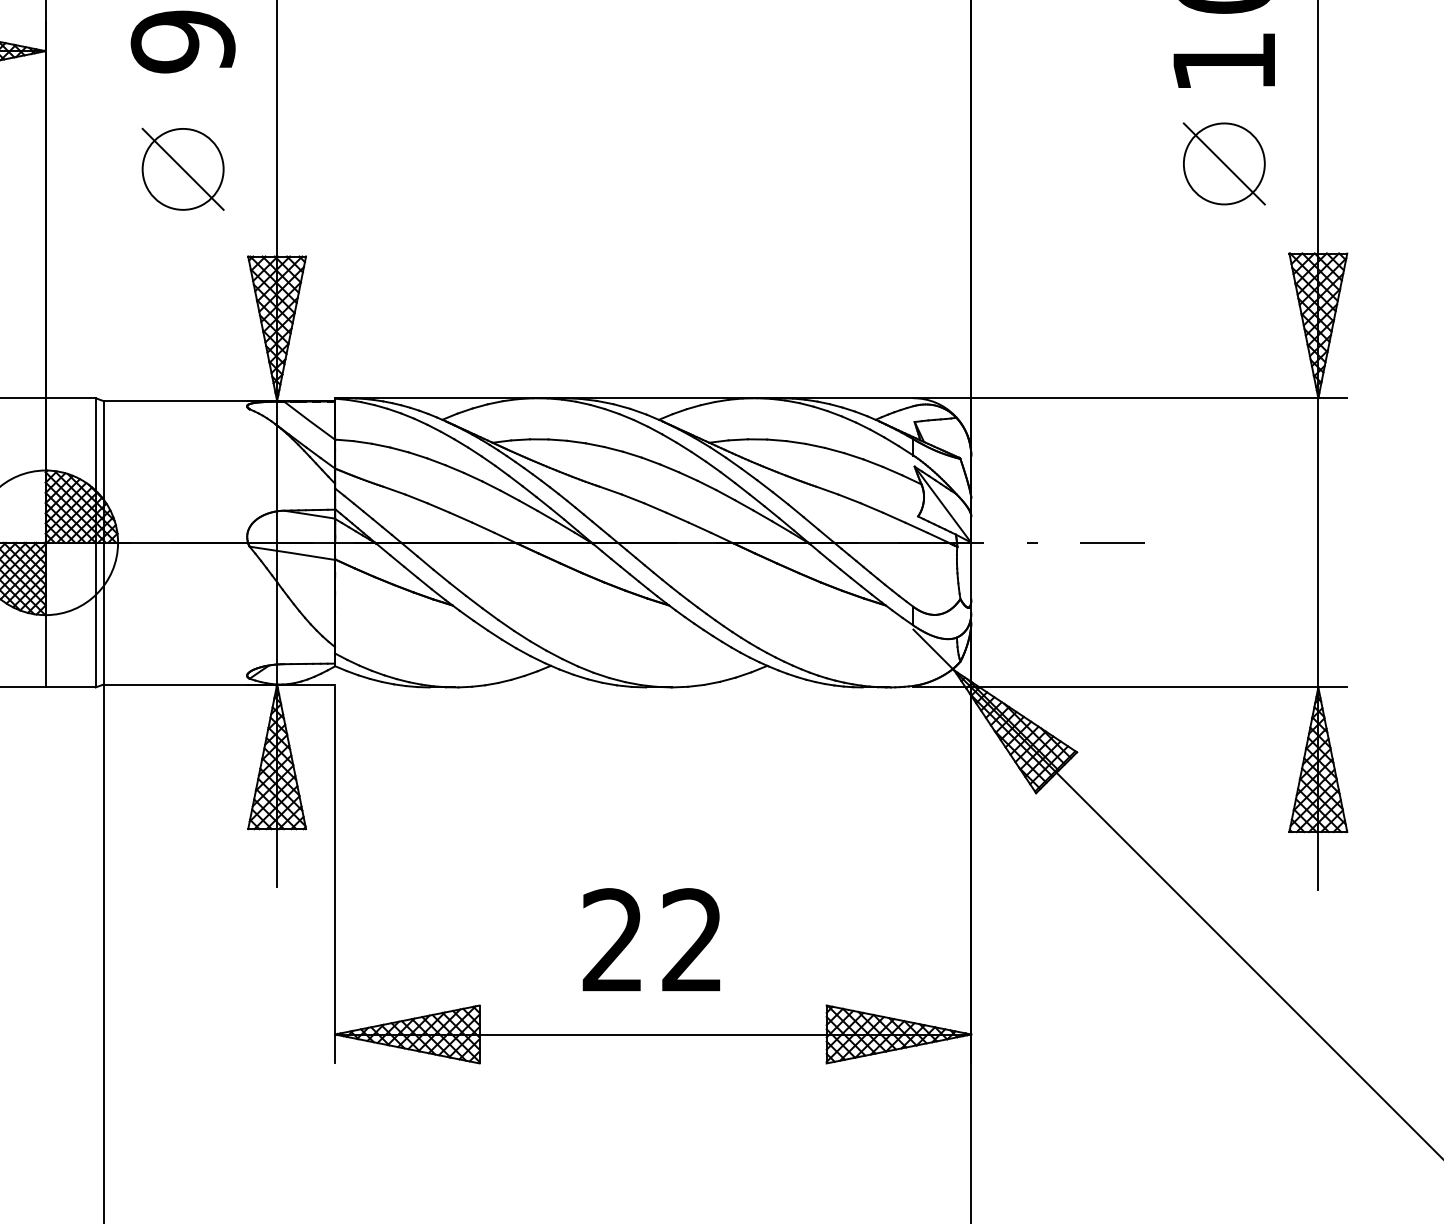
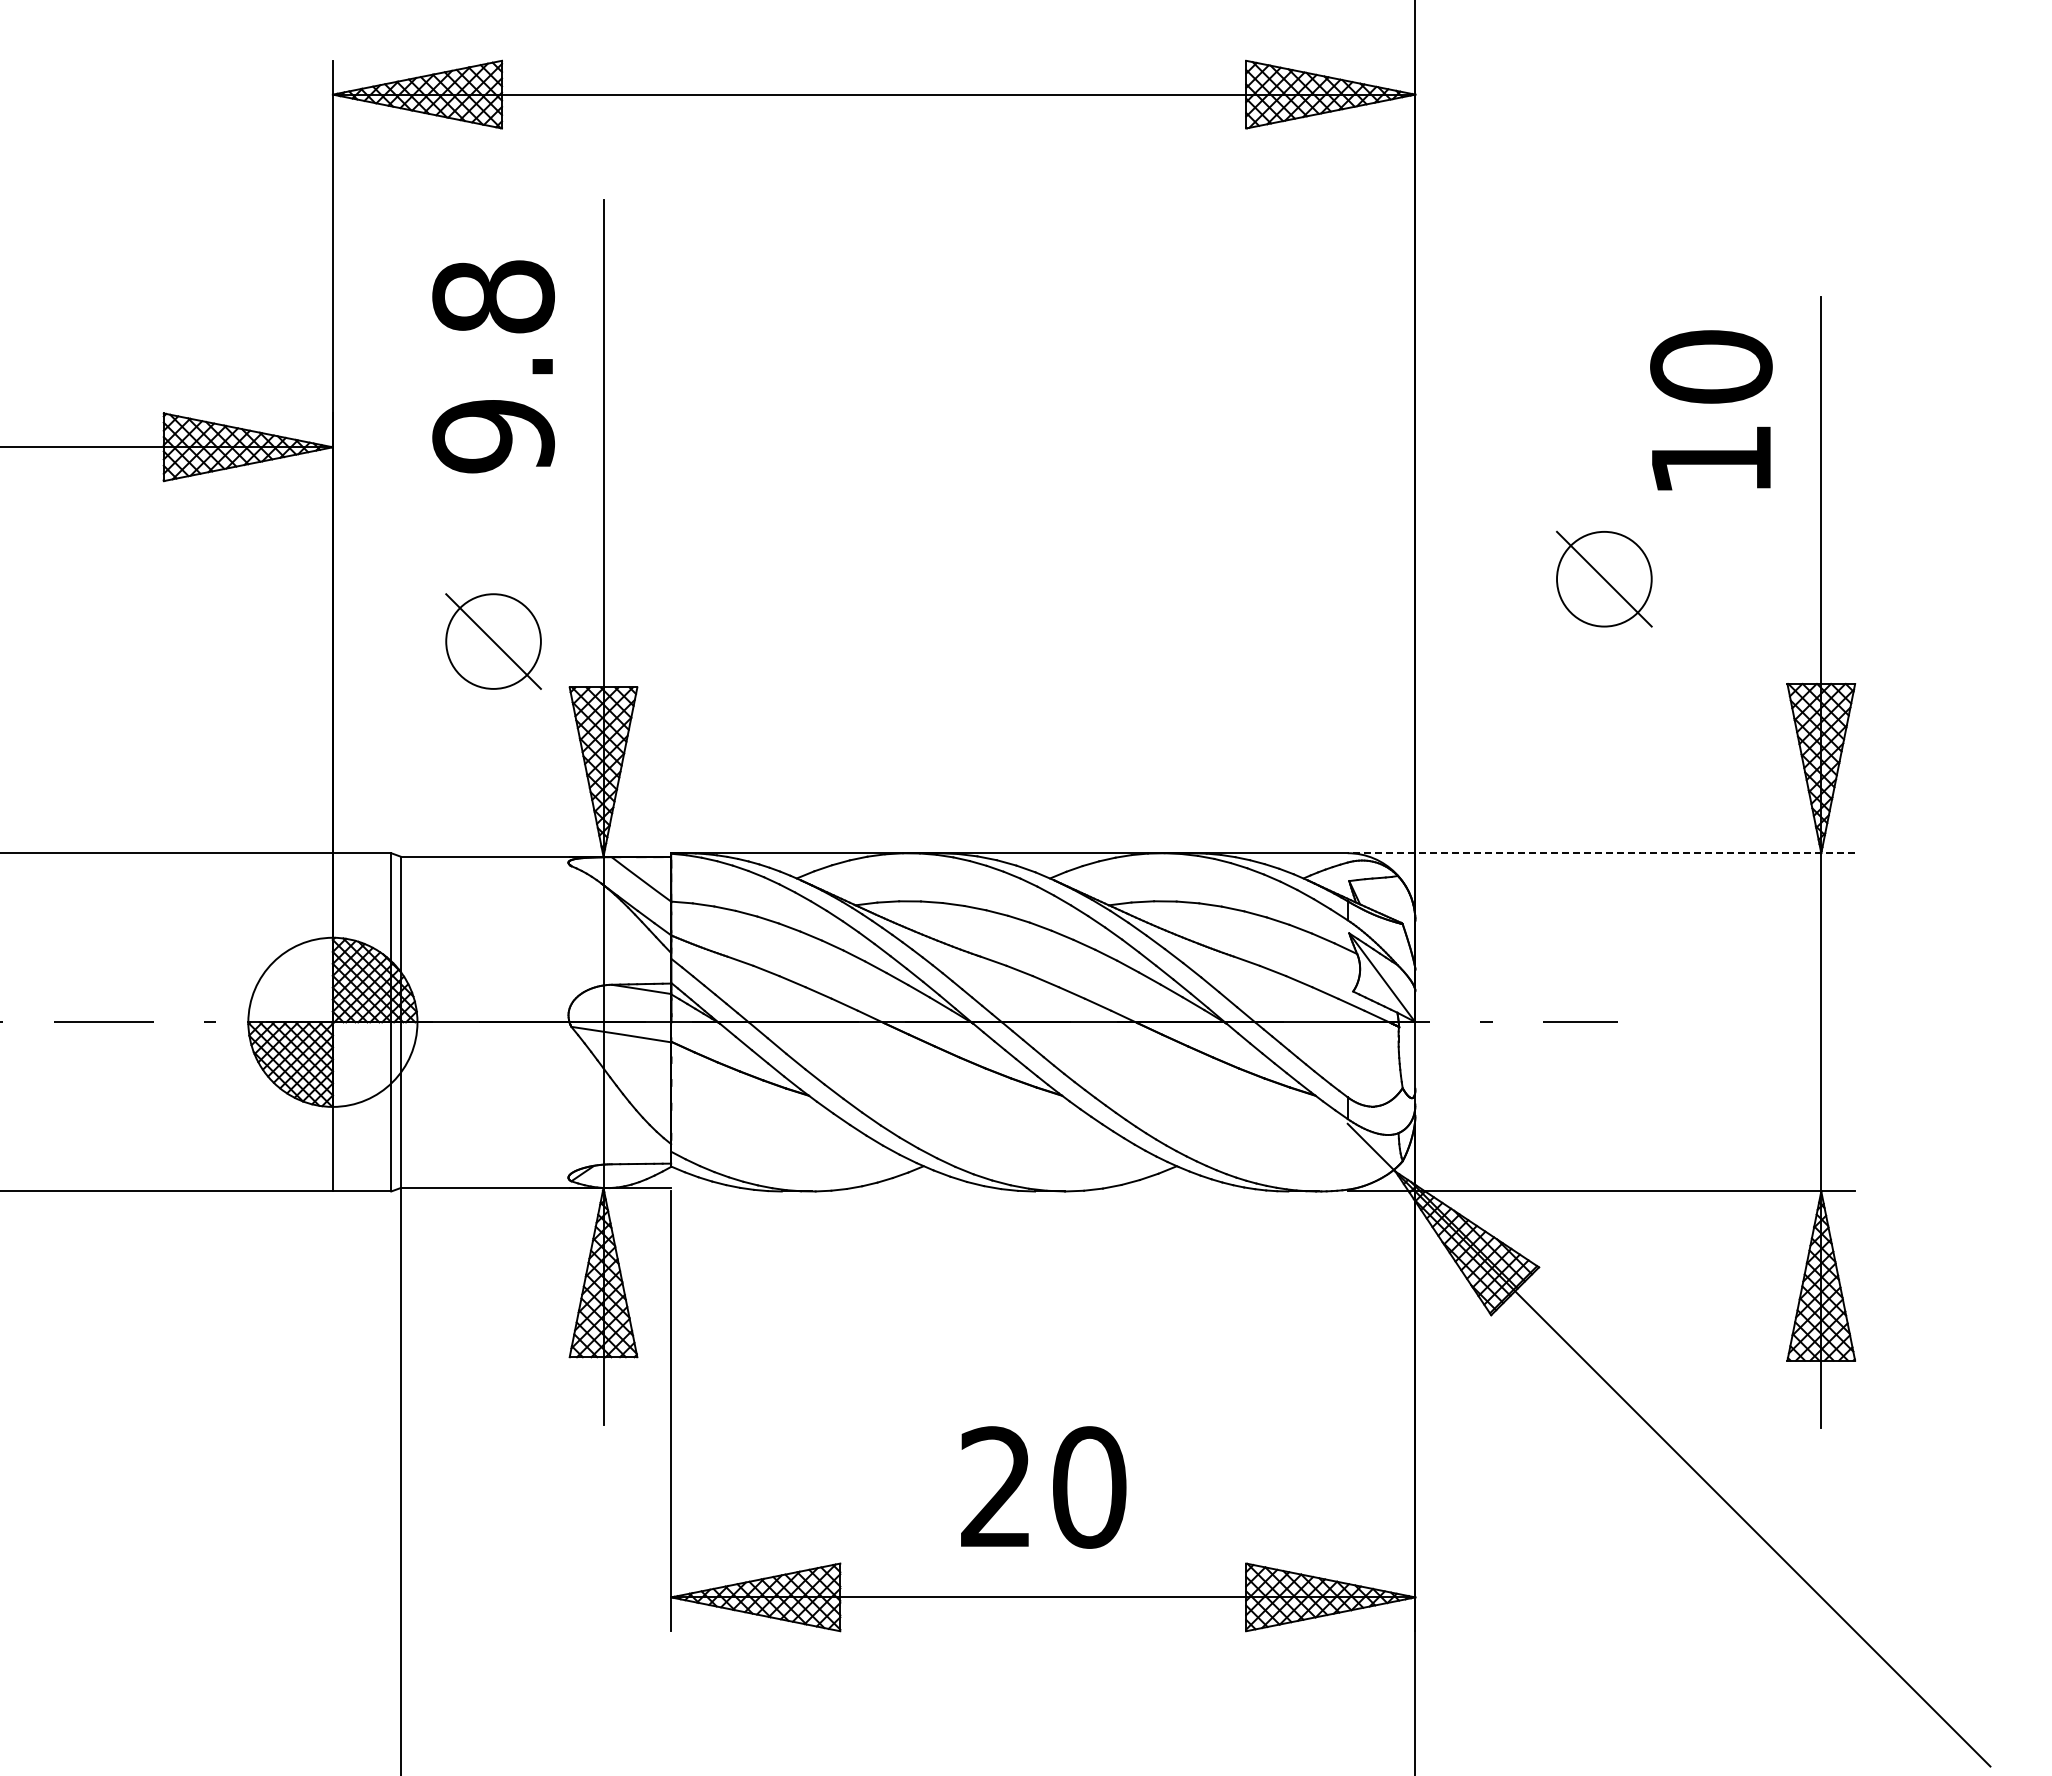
part: (1224, 163) -> (1604, 578), moved
part: (183, 169) -> (493, 641), moved
line: (1130, 398) -> (1601, 853), solid -> dashed
text: (692, 940) -> (1089, 1487), 22 -> 20

